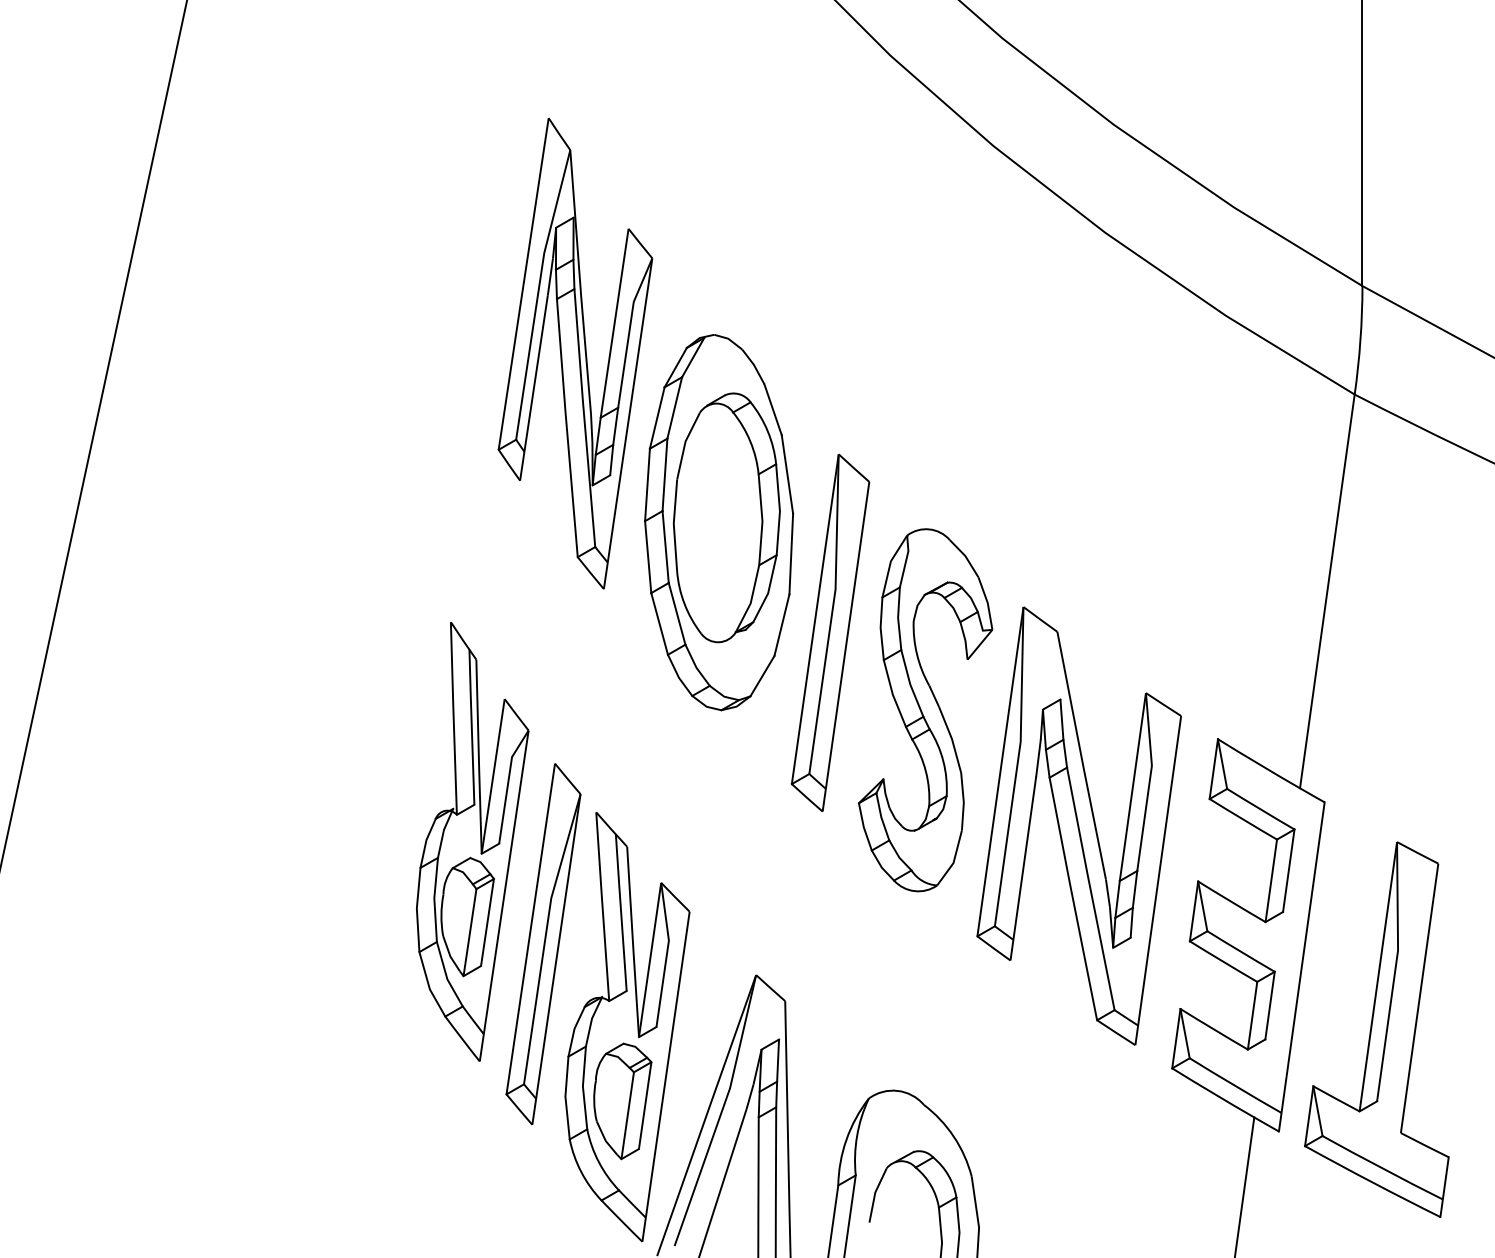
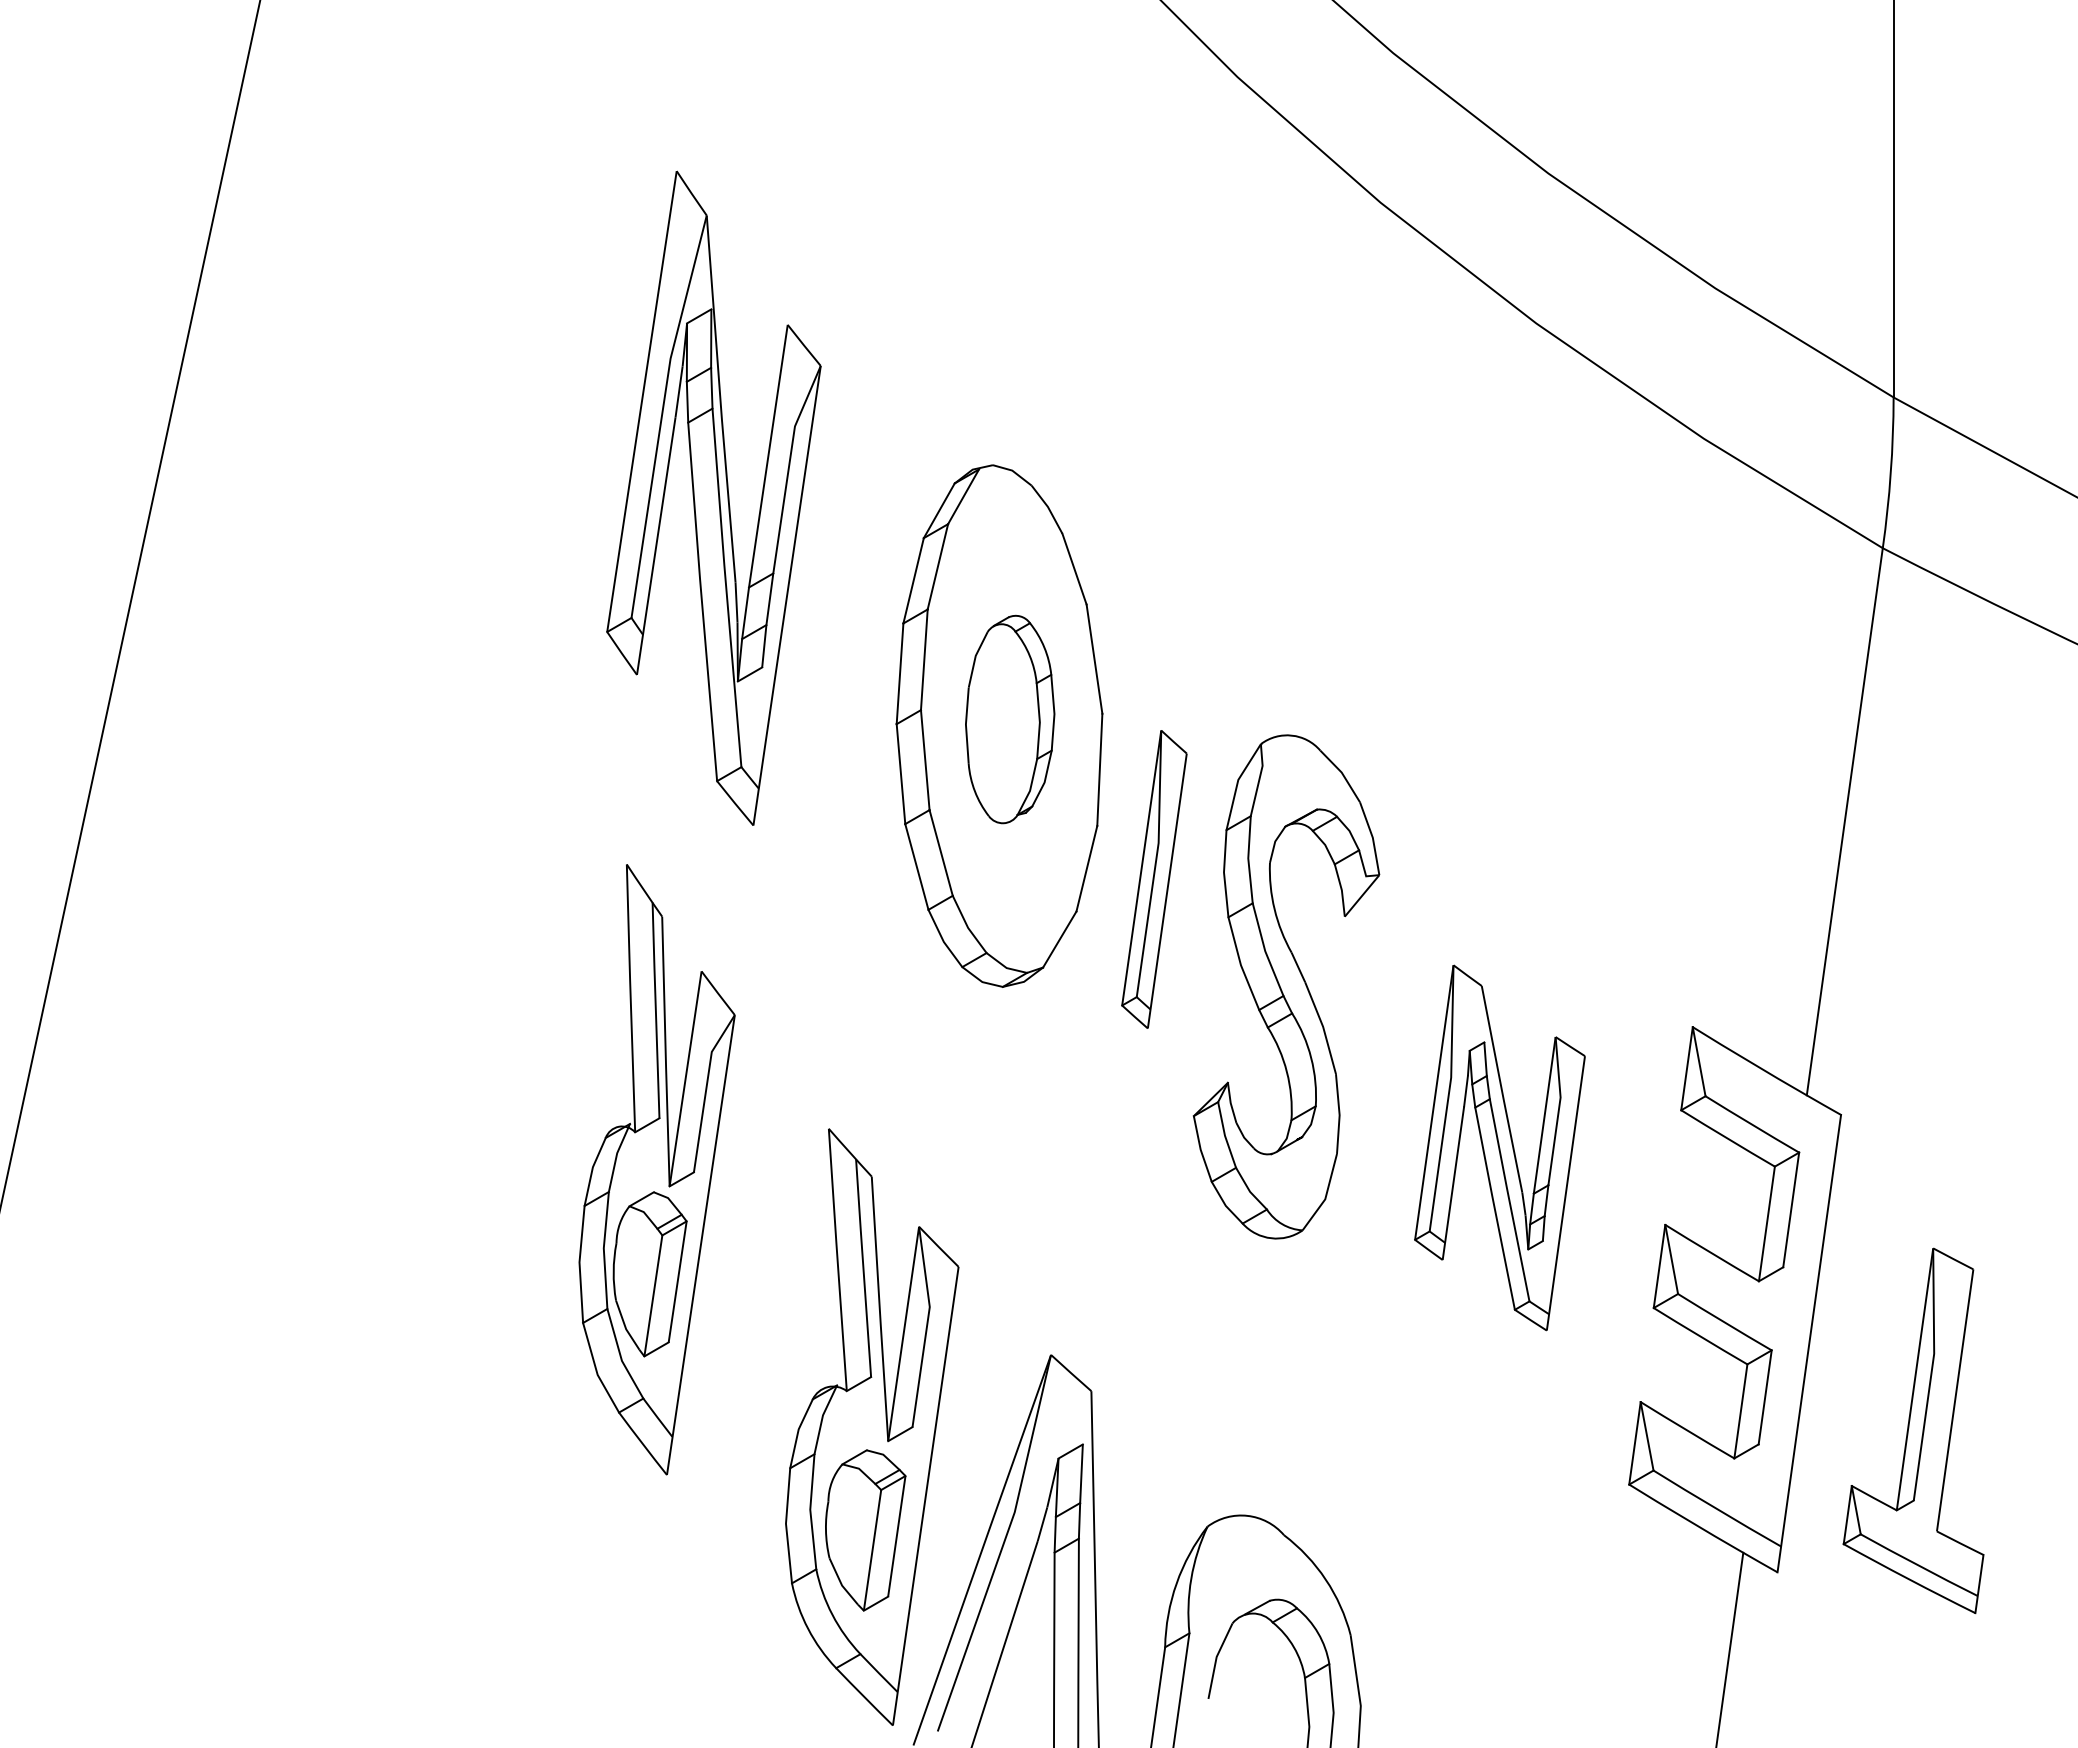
part: (575, 353) -> (713, 497), moved
part: (726, 517) -> (1009, 719), size x0.6
part: (830, 632) -> (1154, 879), size x0.6
part: (1078, 825) -> (1499, 1147), size x0.6
part: (543, 943) -> (755, 1311), removed
part: (1376, 1029) -> (1913, 1430), size x0.7

